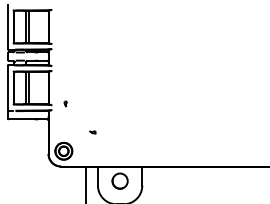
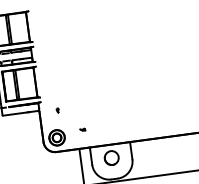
part: (65, 103) -> (57, 110), moved
part: (92, 132) -> (82, 130), moved

